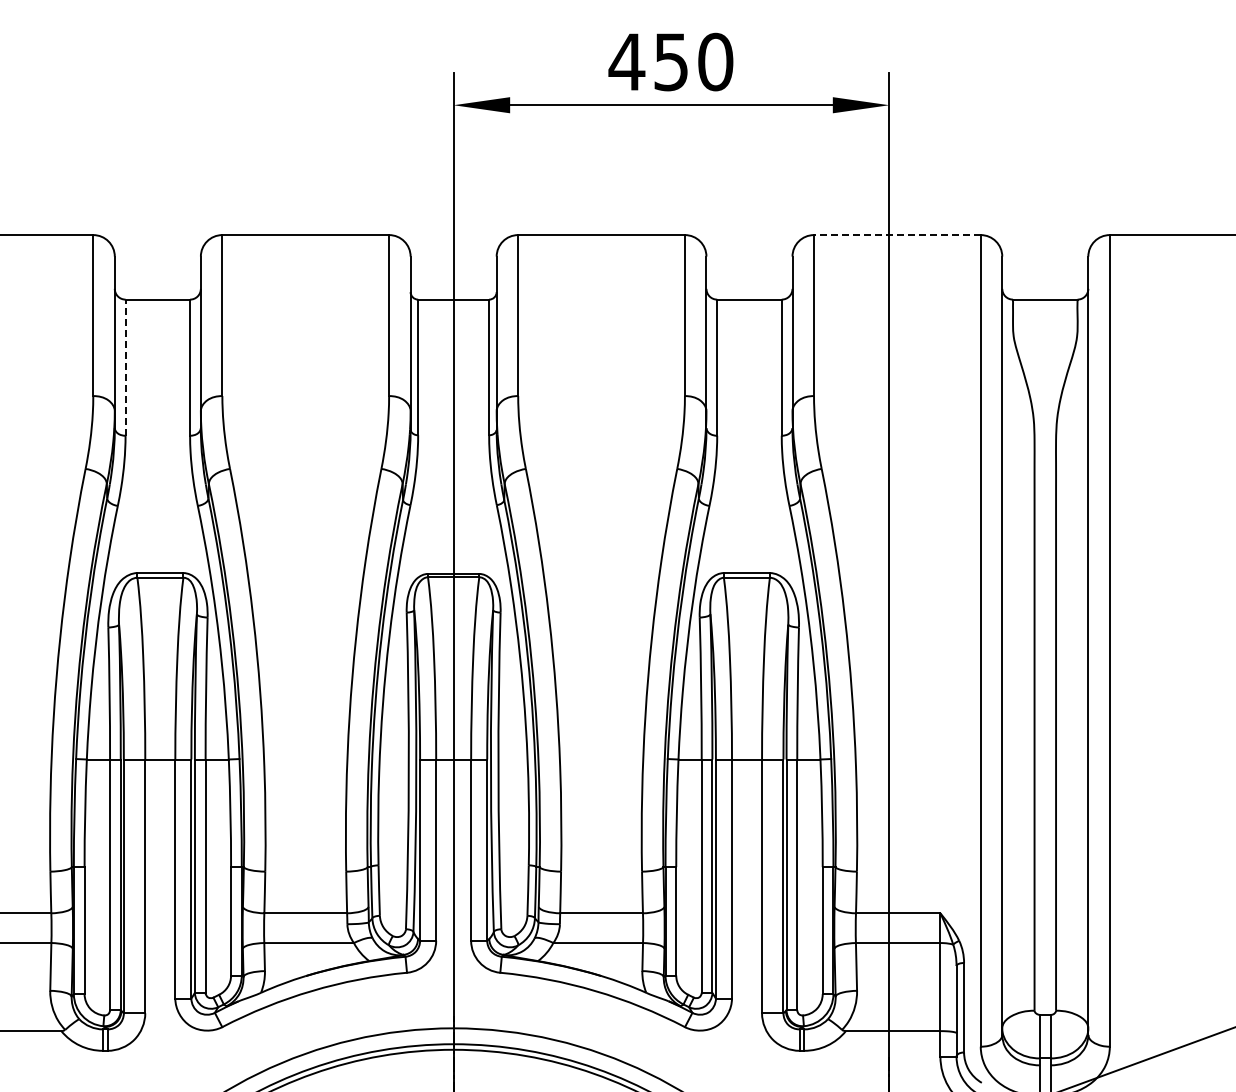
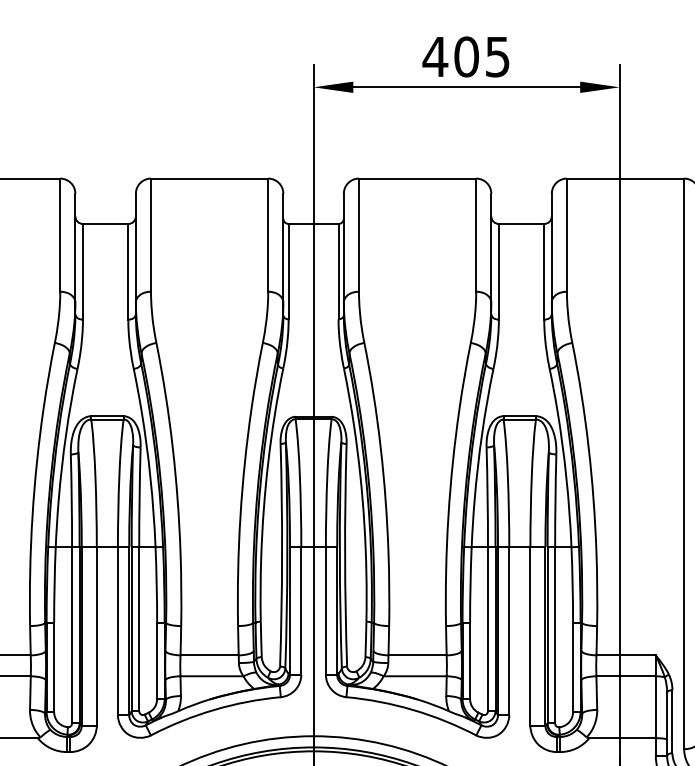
text: (693, 61) -> (482, 56), 450 -> 405
line: (896, 235) -> (624, 178), dashed -> solid
line: (125, 367) -> (82, 271), dashed -> solid

